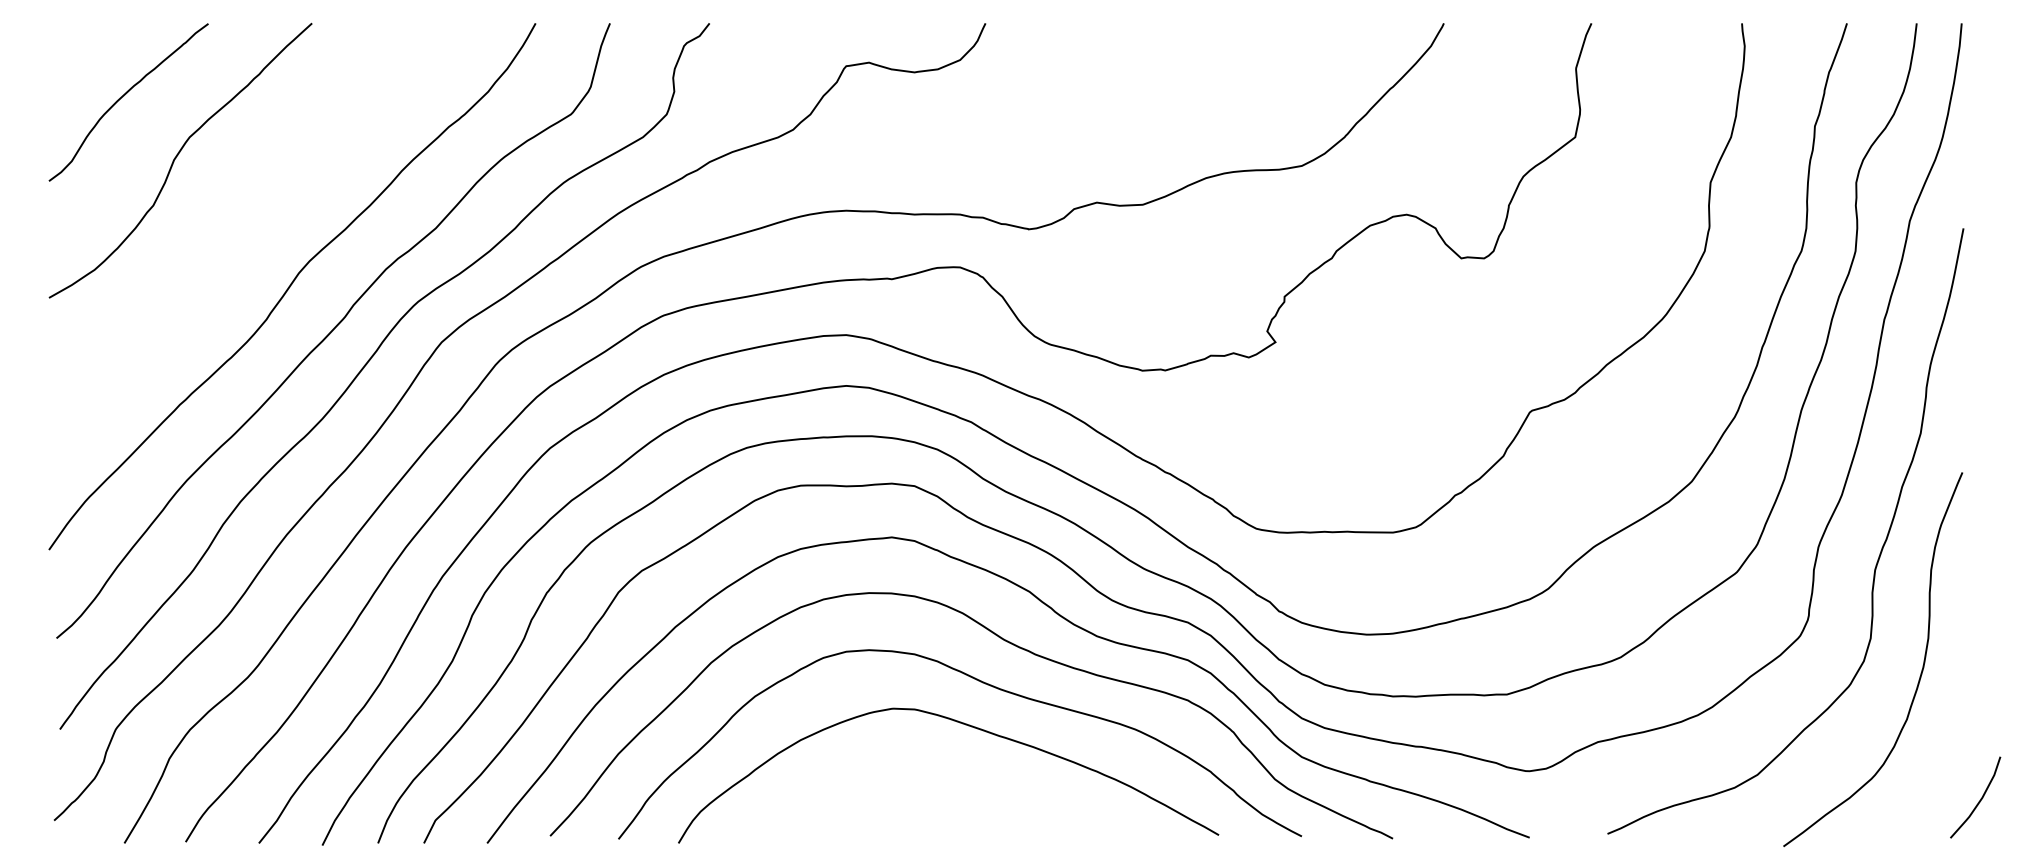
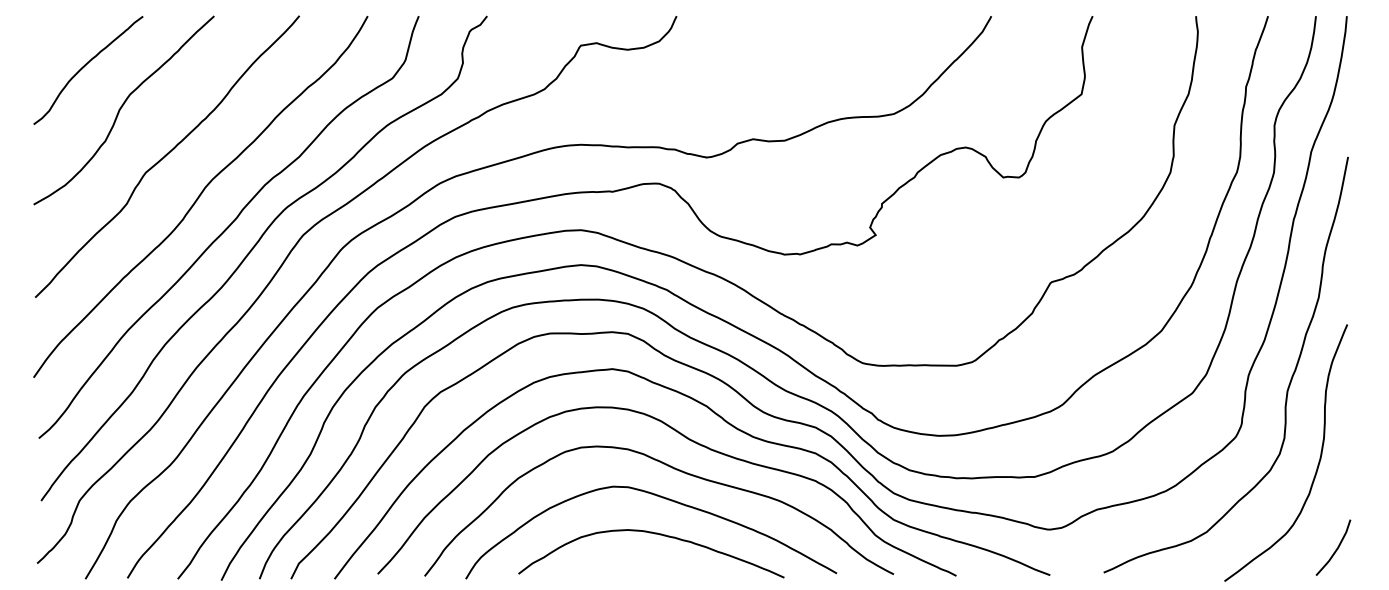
curve: (243, 226) -> (167, 155), added
curve: (953, 778) -> (654, 534), added
curve: (1978, 800) -> (1335, 549), moved

